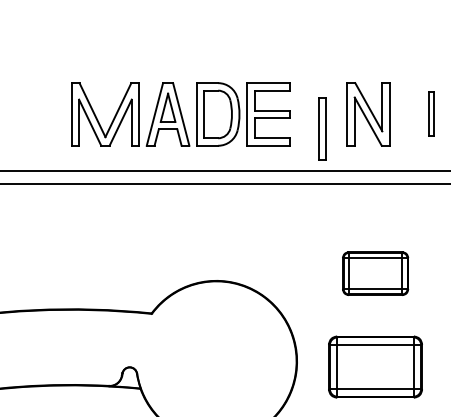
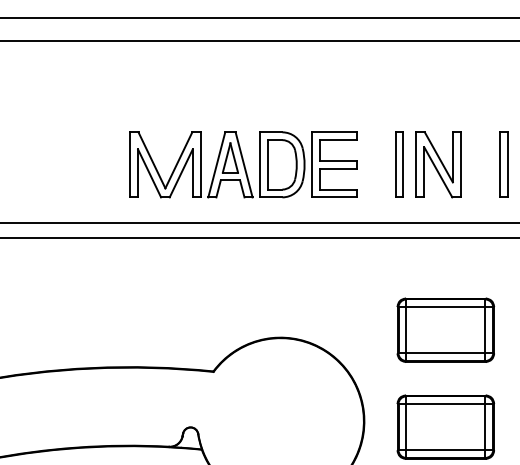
part: (431, 114) -> (503, 164), size x1.43
part: (322, 128) -> (399, 164), moved
part: (375, 273) -> (445, 329), size x1.43

